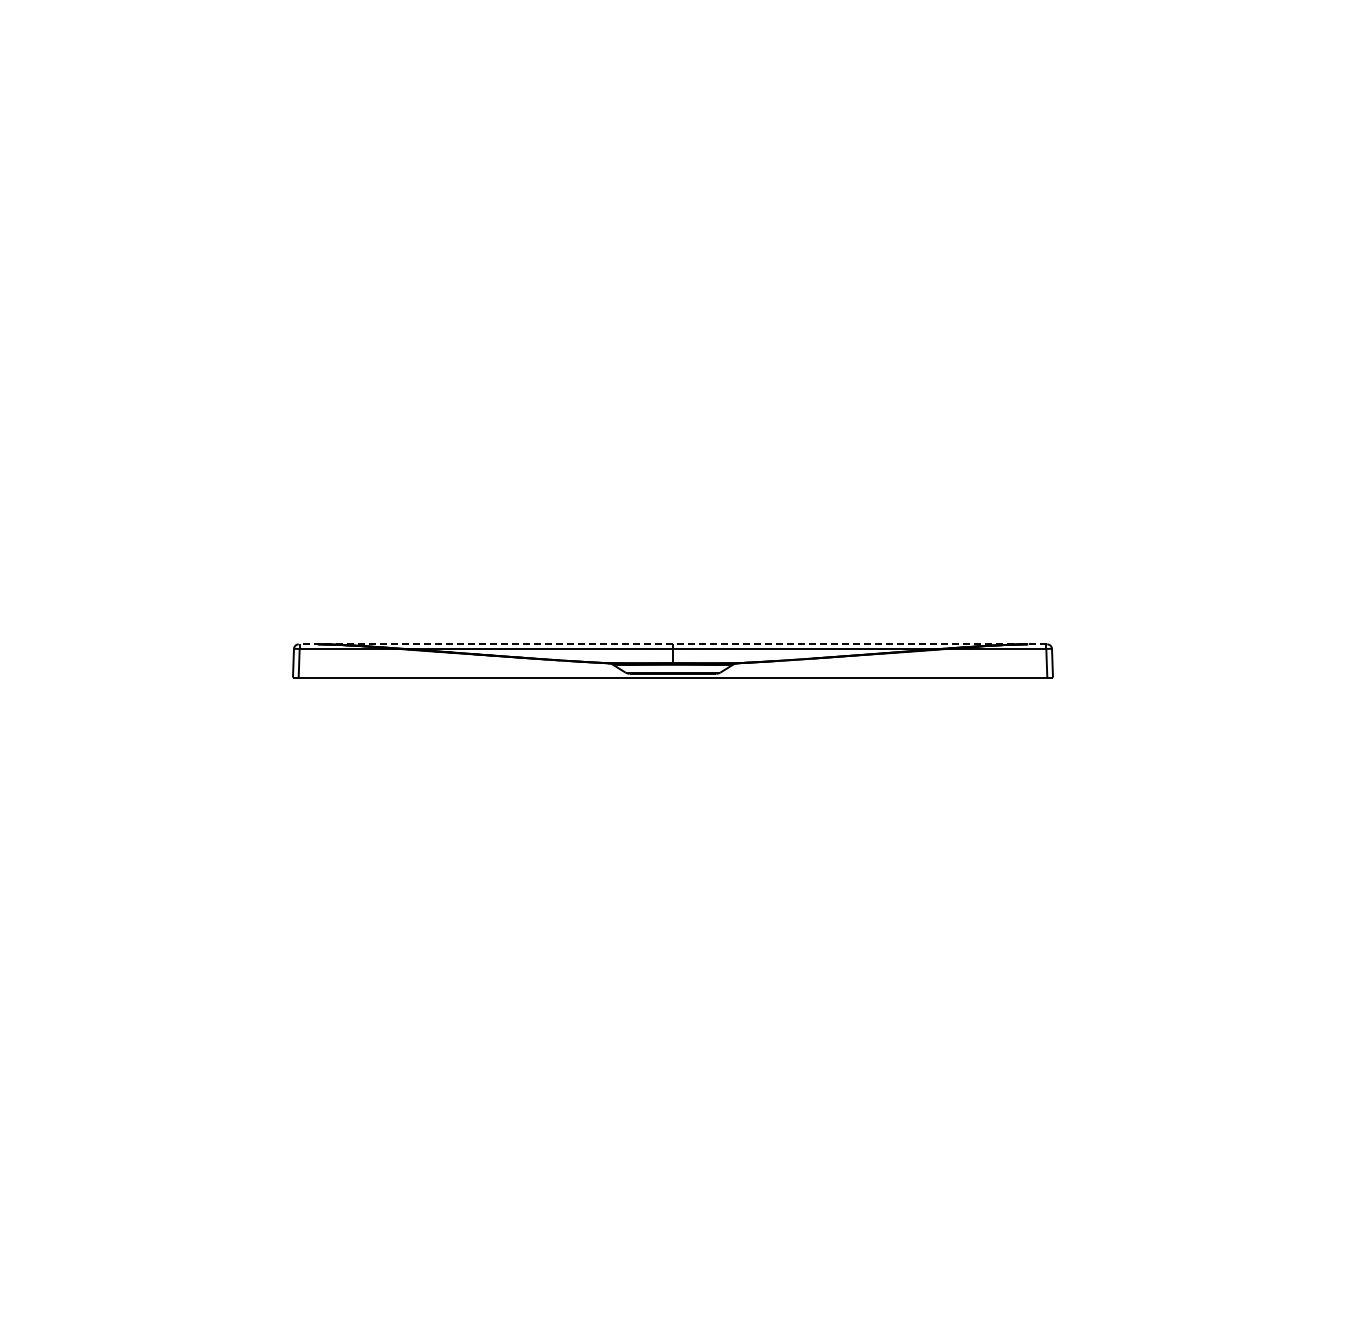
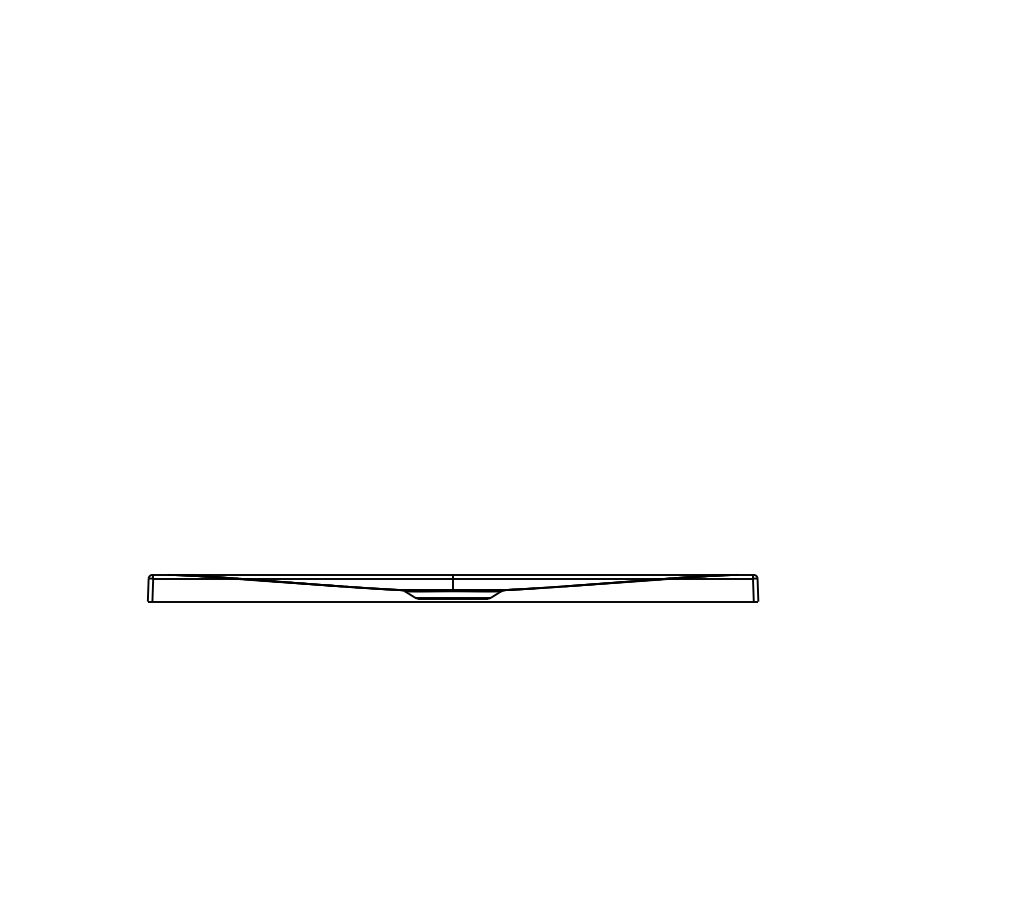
line: (672, 644) -> (452, 575), dashed -> solid

